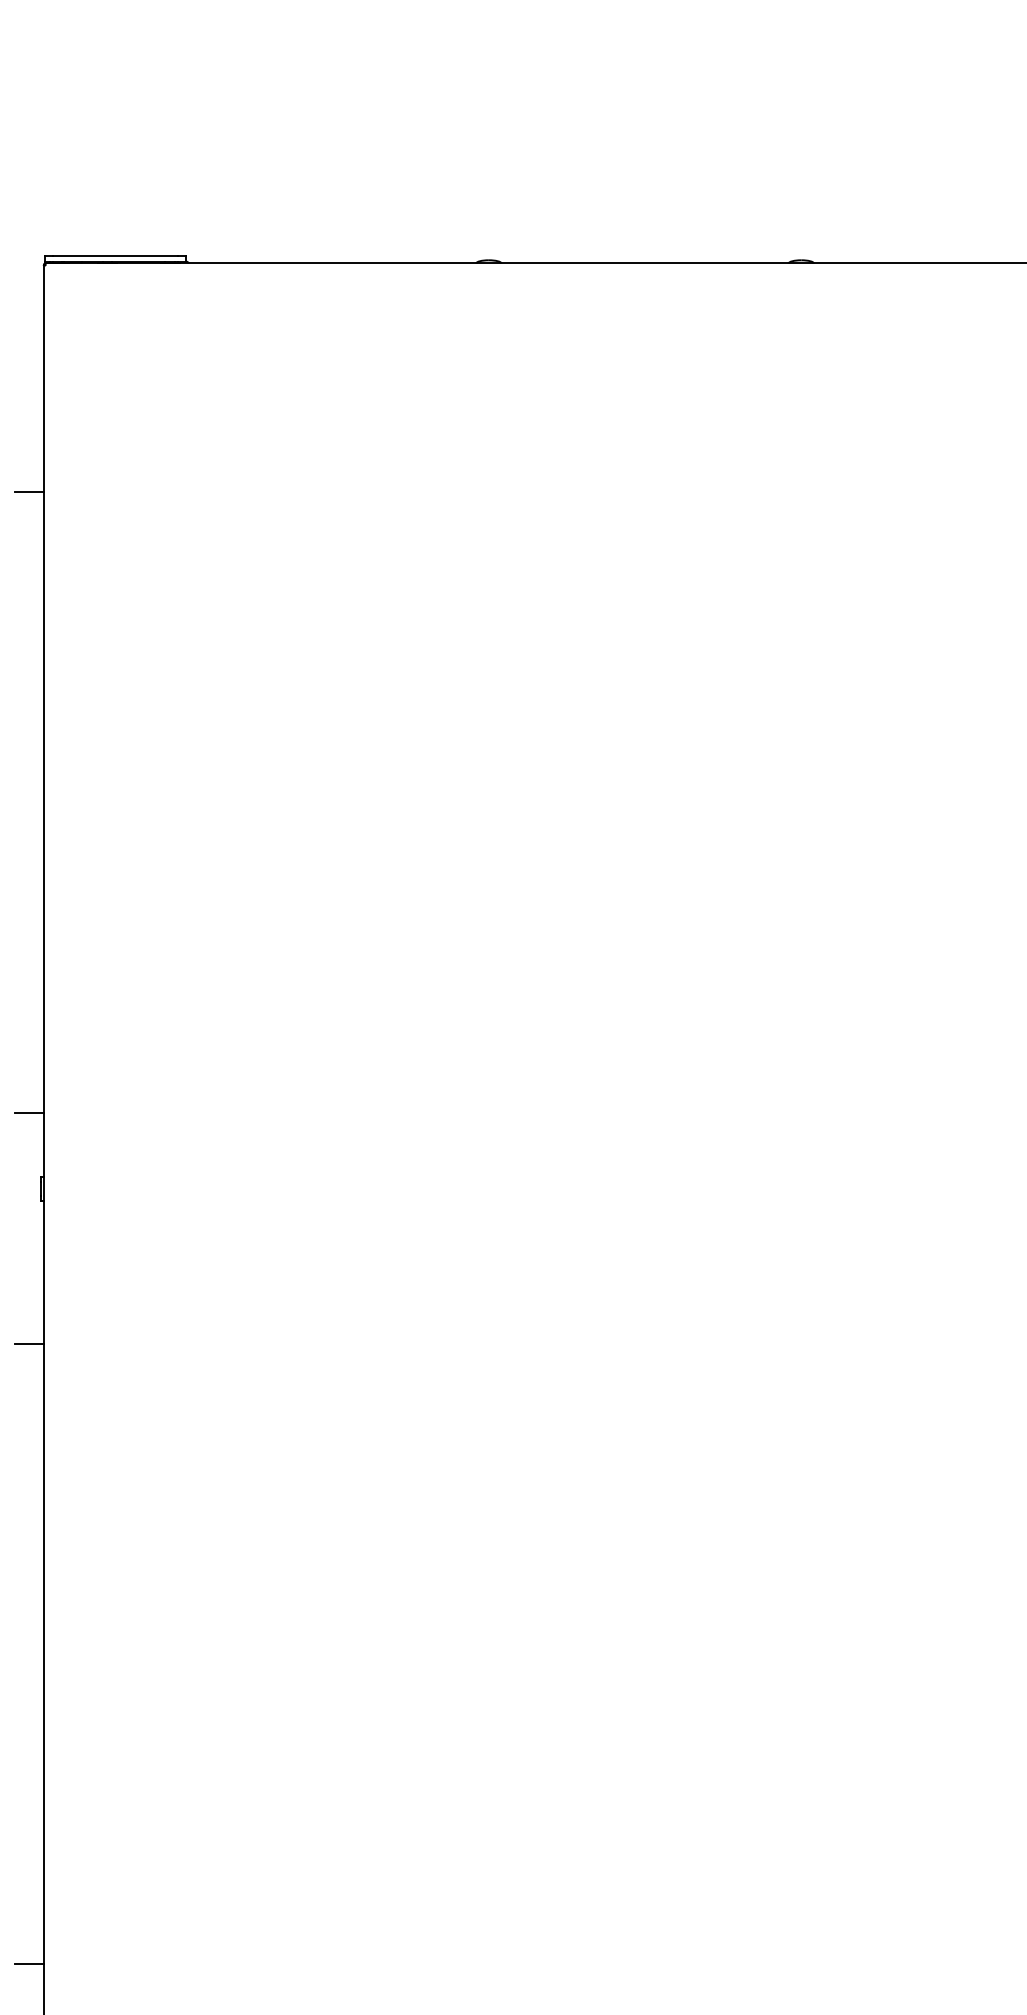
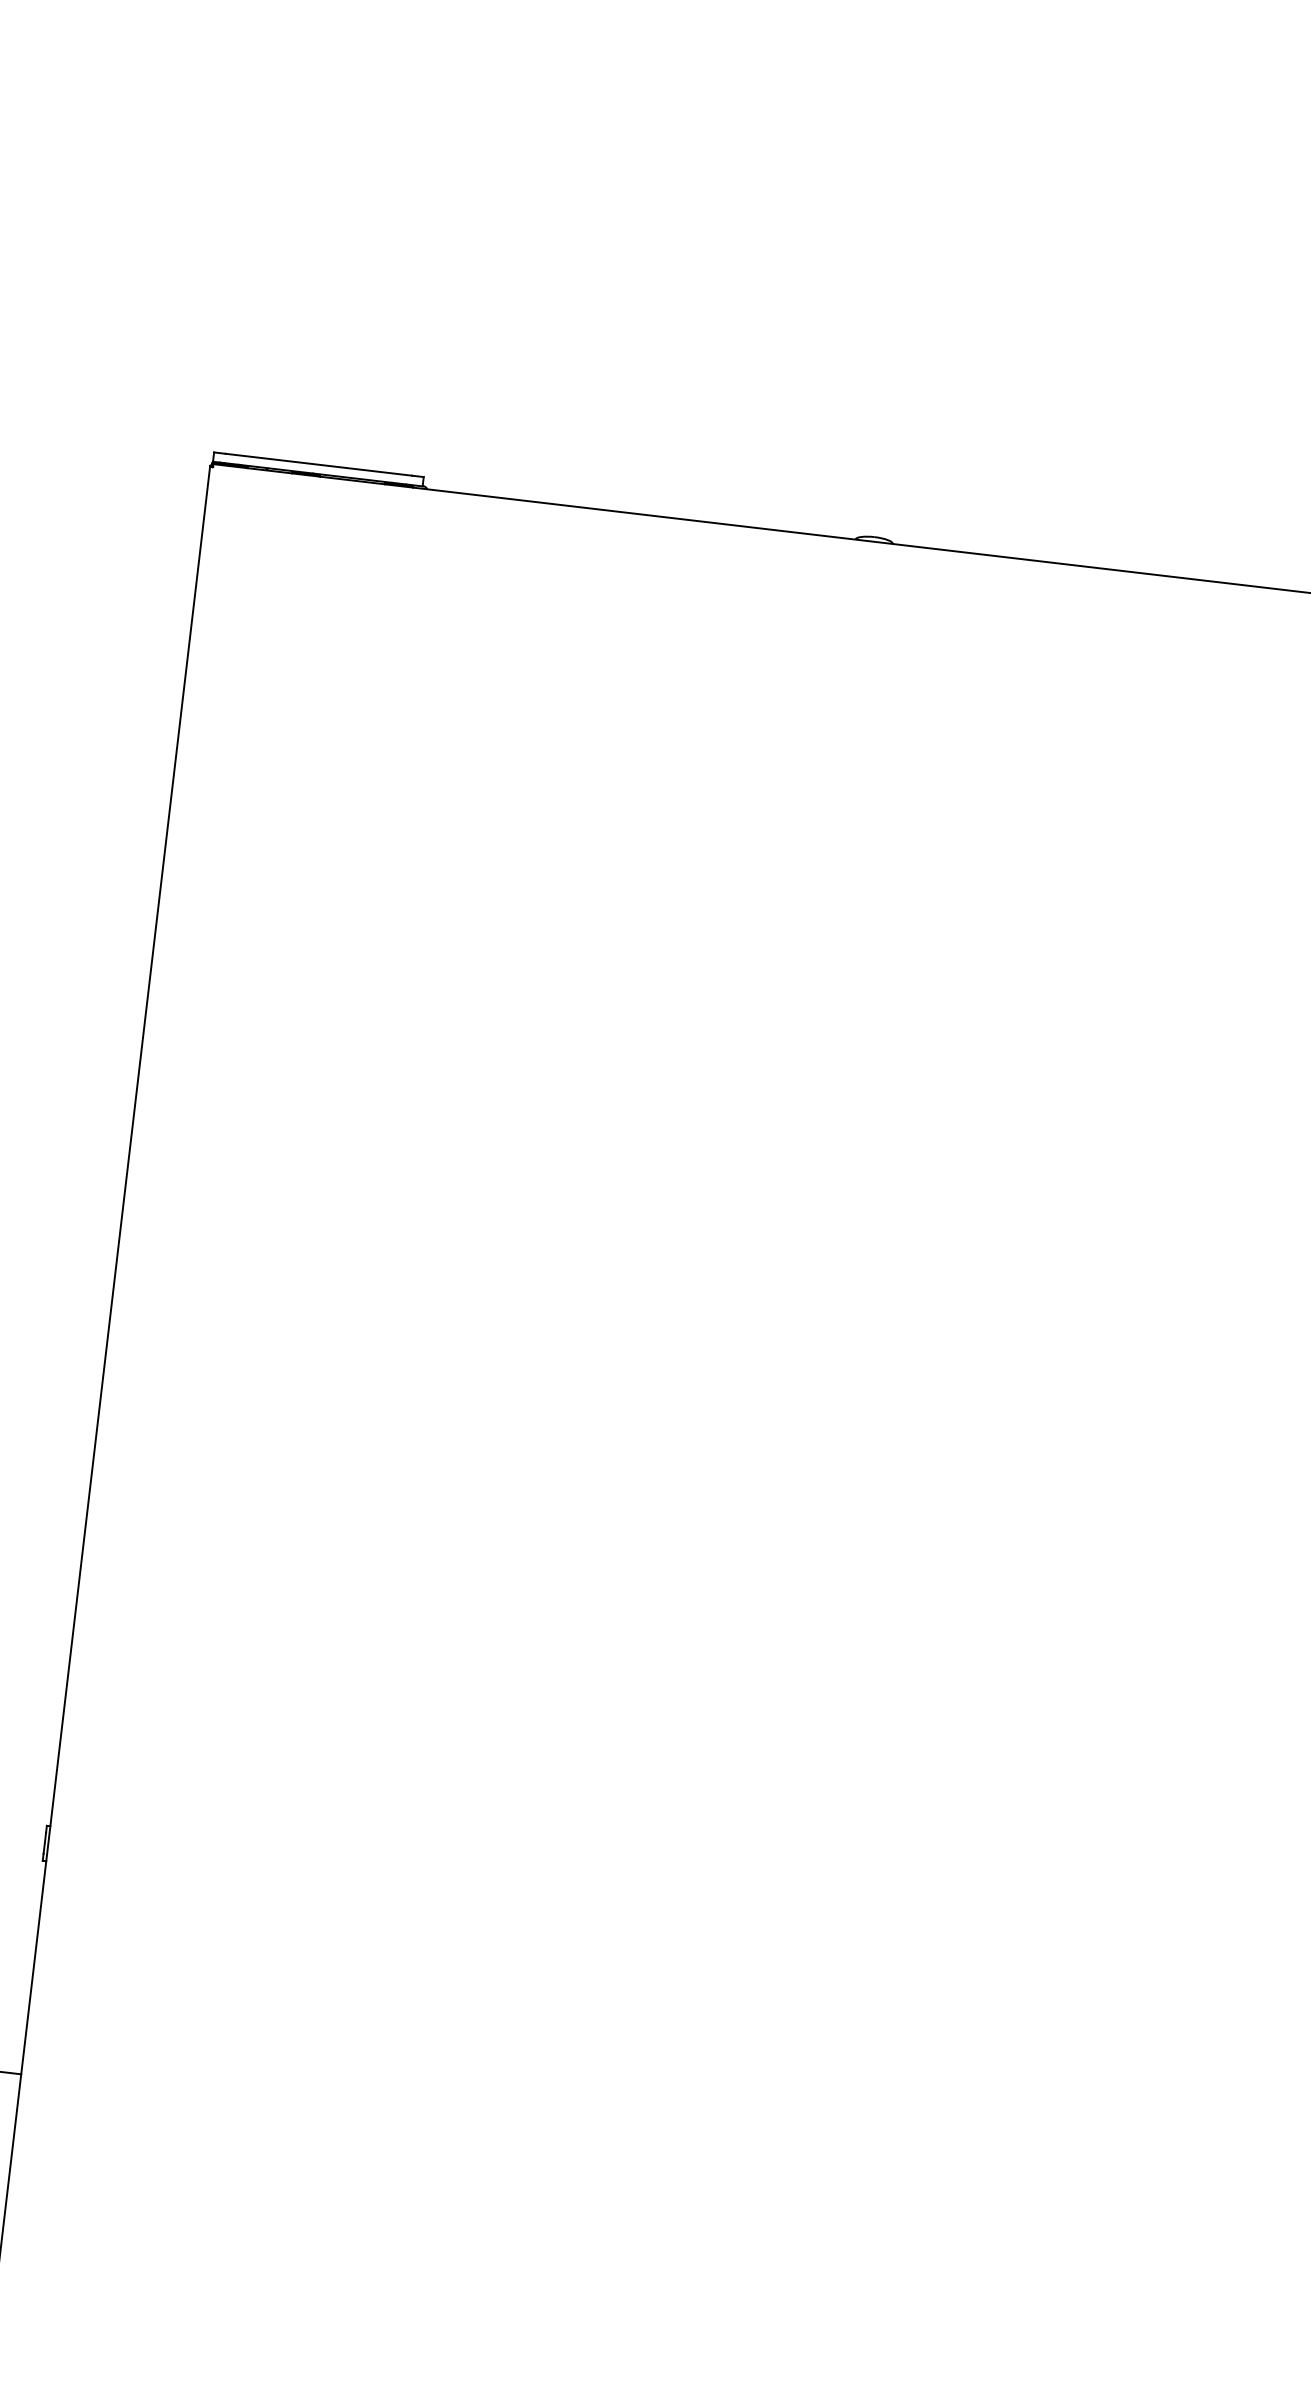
line: (28, 492) -> (147, 802), removed
line: (28, 1112) -> (39, 1726), removed

